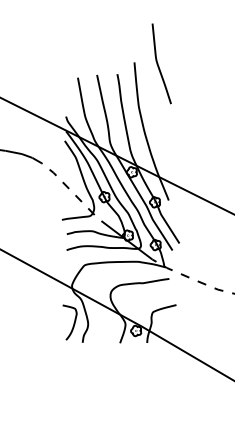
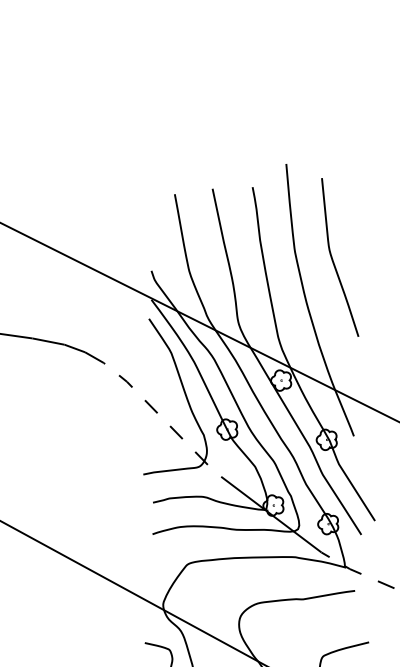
curve: (158, 63) -> (333, 256), moved

